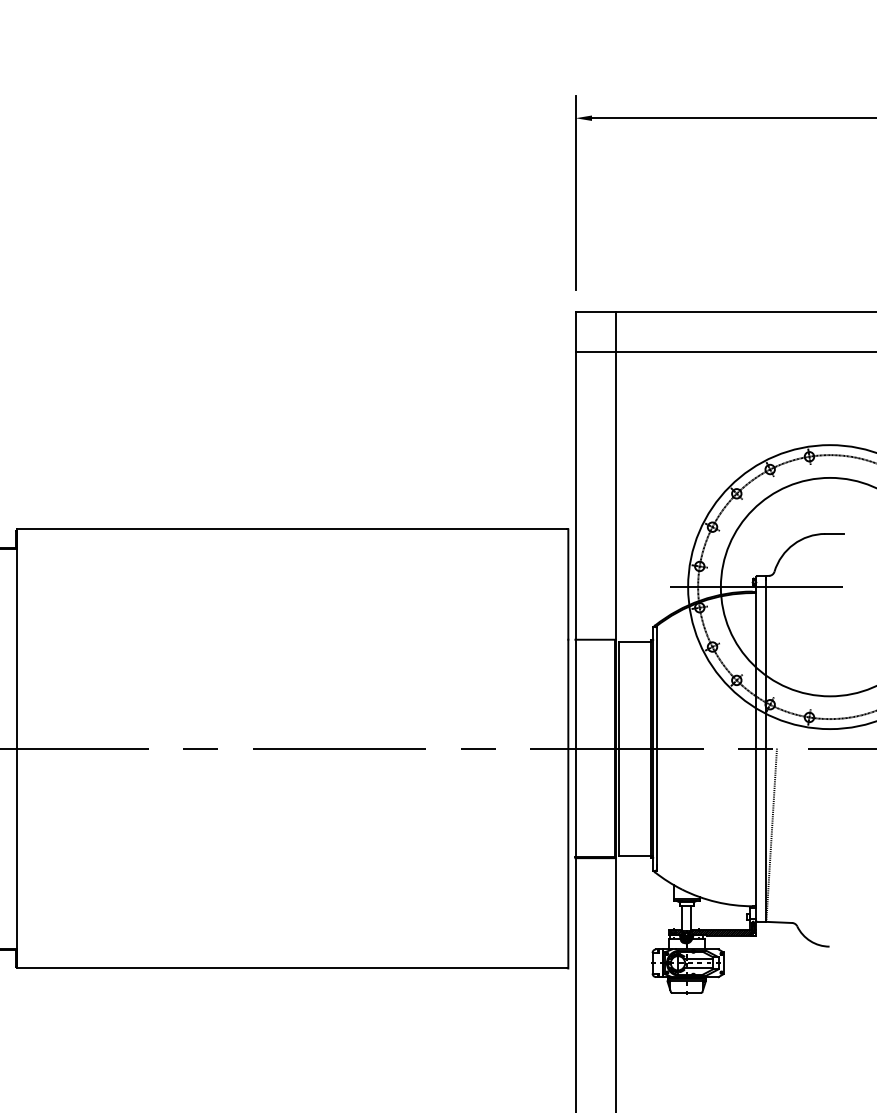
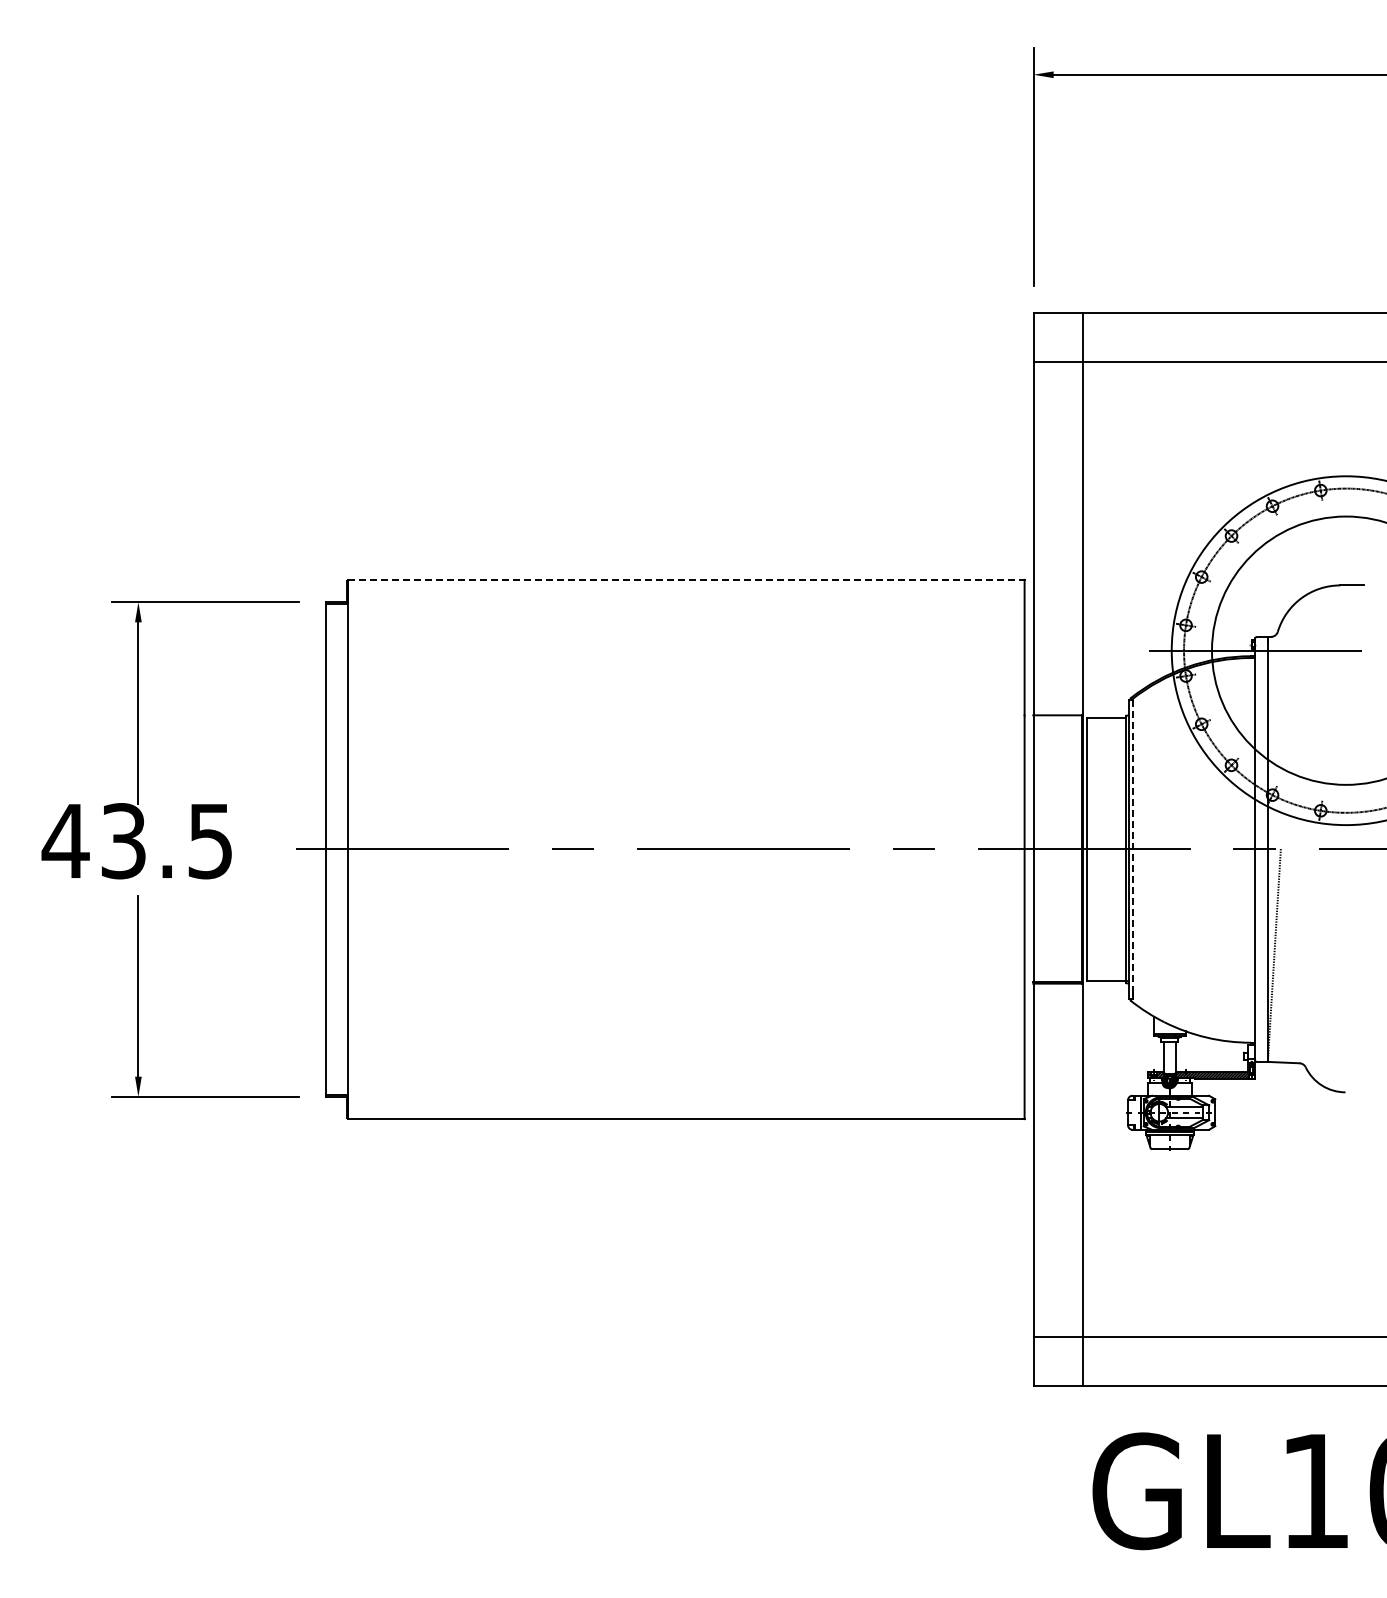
line: (292, 529) -> (685, 579), solid -> dashed
line: (656, 748) -> (1133, 849), solid -> dashed

